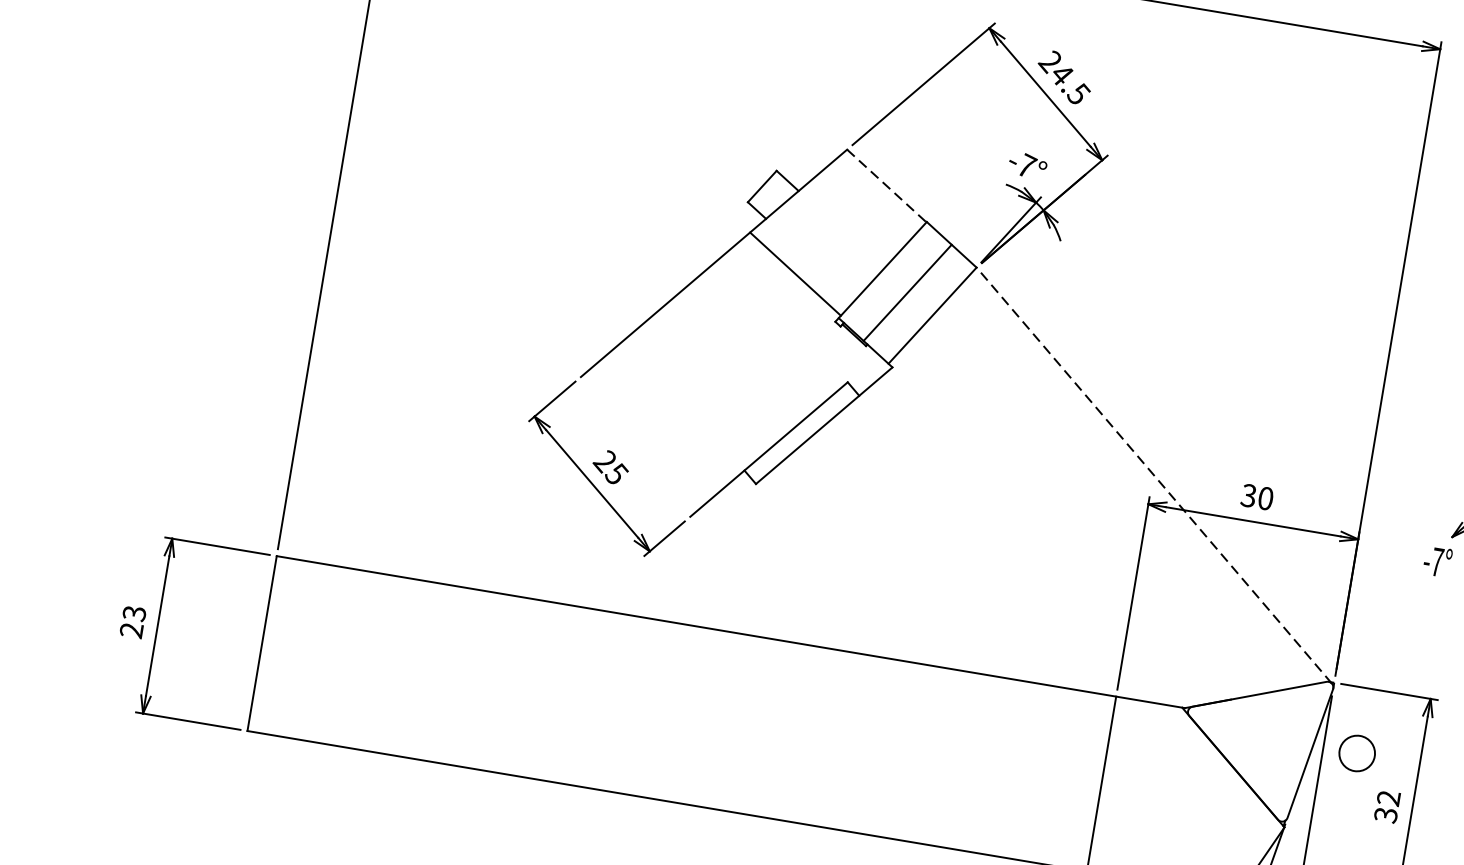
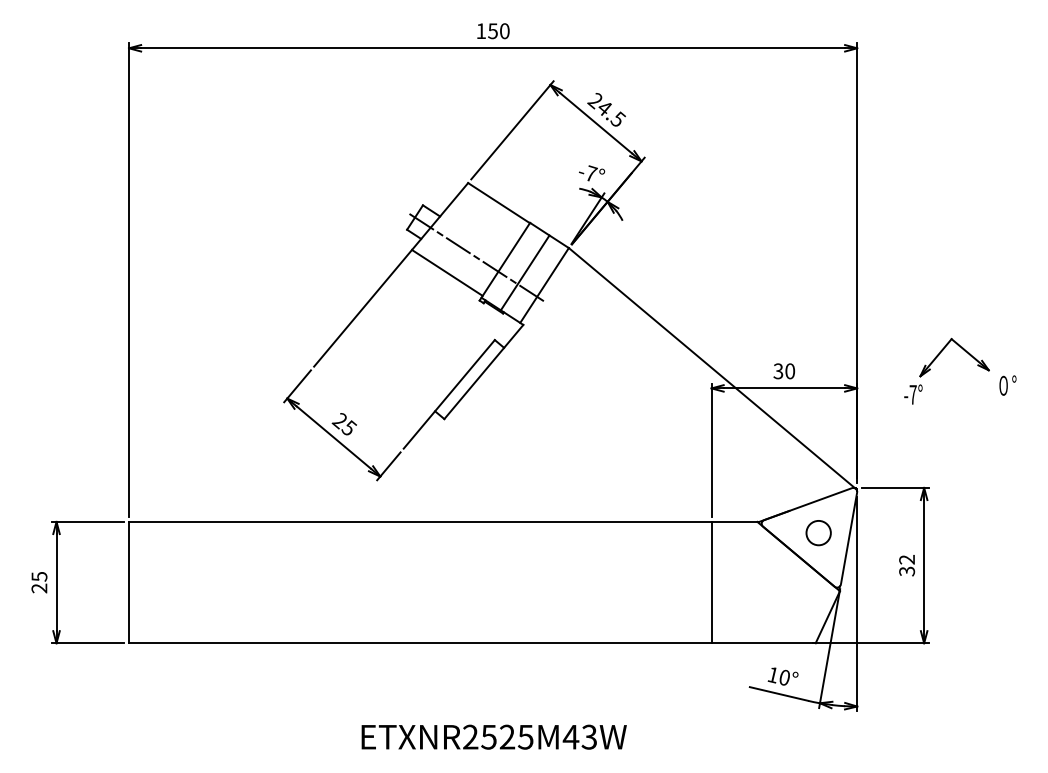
line: (887, 186) -> (499, 203), dashed -> solid
line: (842, 259) -> (477, 257), added
line: (1153, 475) -> (711, 368), dashed -> solid
text: (133, 612) -> (38, 576), 23 -> 25
circle: (1356, 754) -> (818, 533), moved

